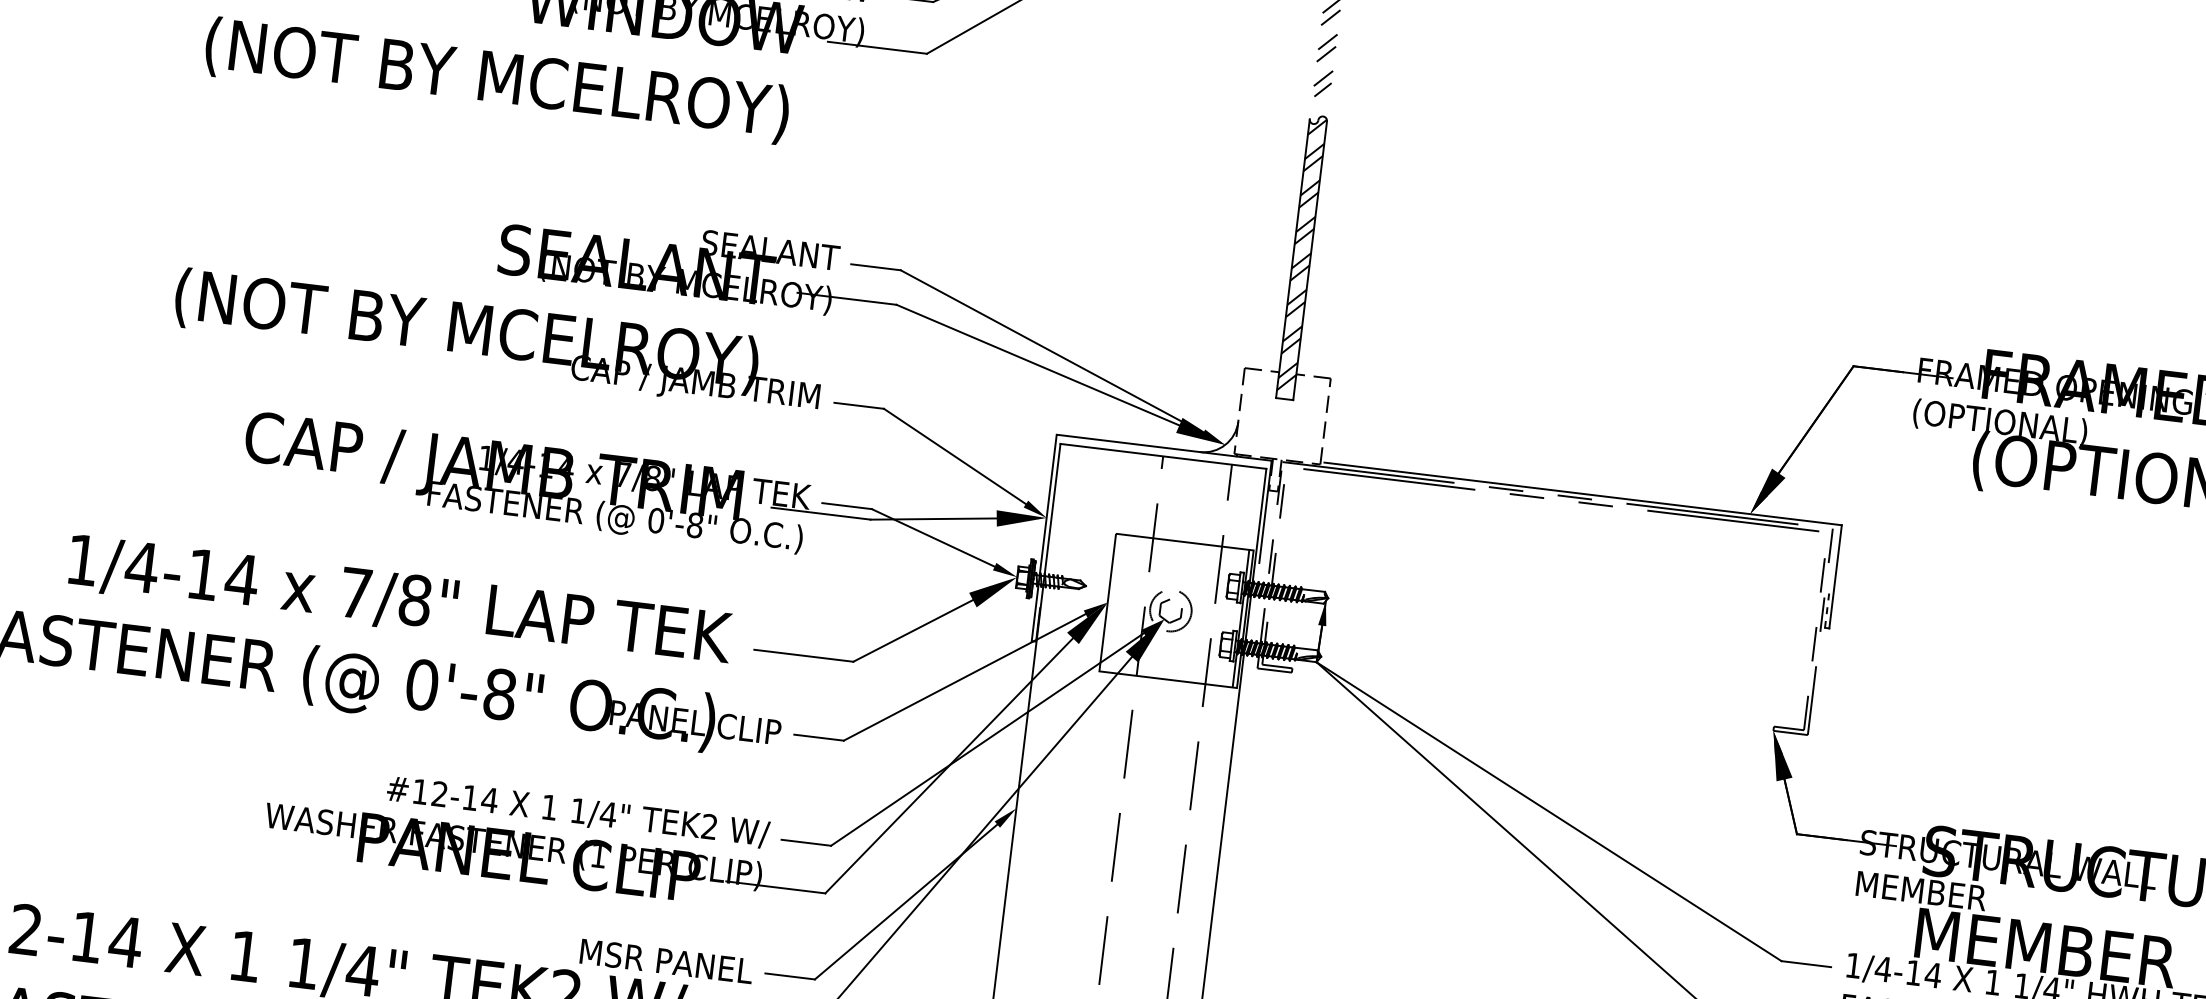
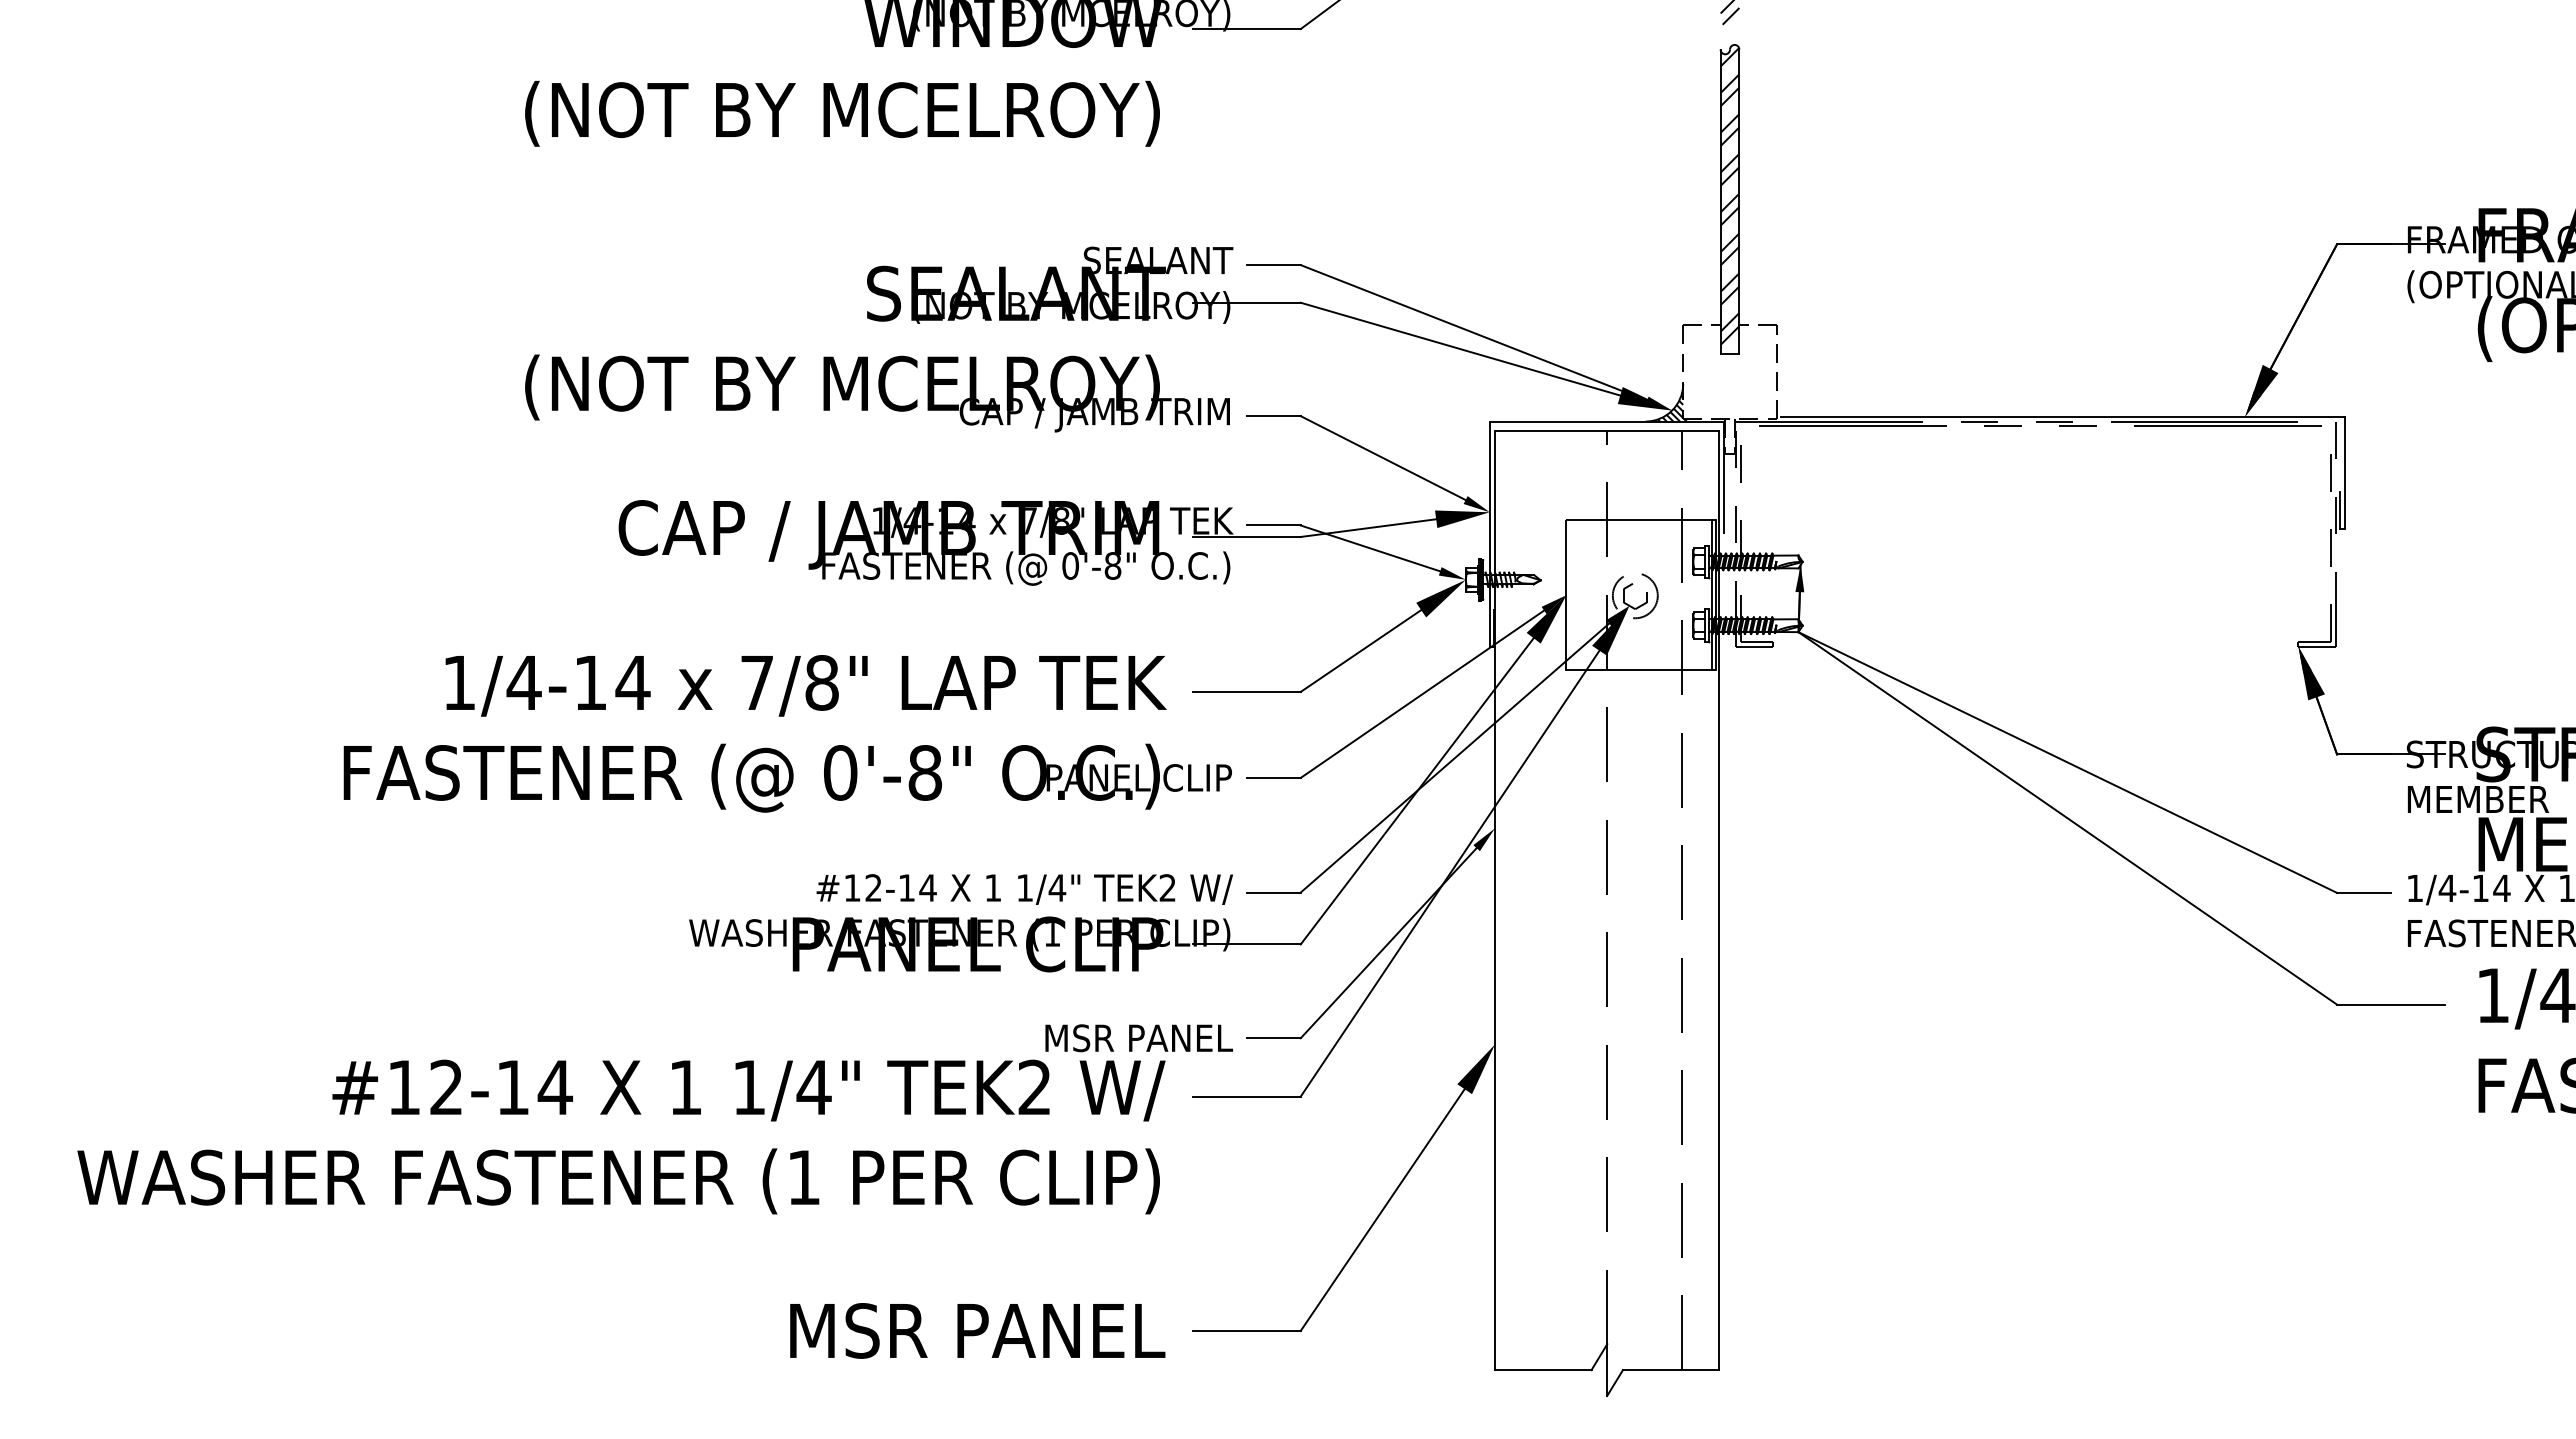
hatch: (1220, 436) -> (1666, 402), added
line: (1827, 610) -> (2340, 510), dashed -> solid

